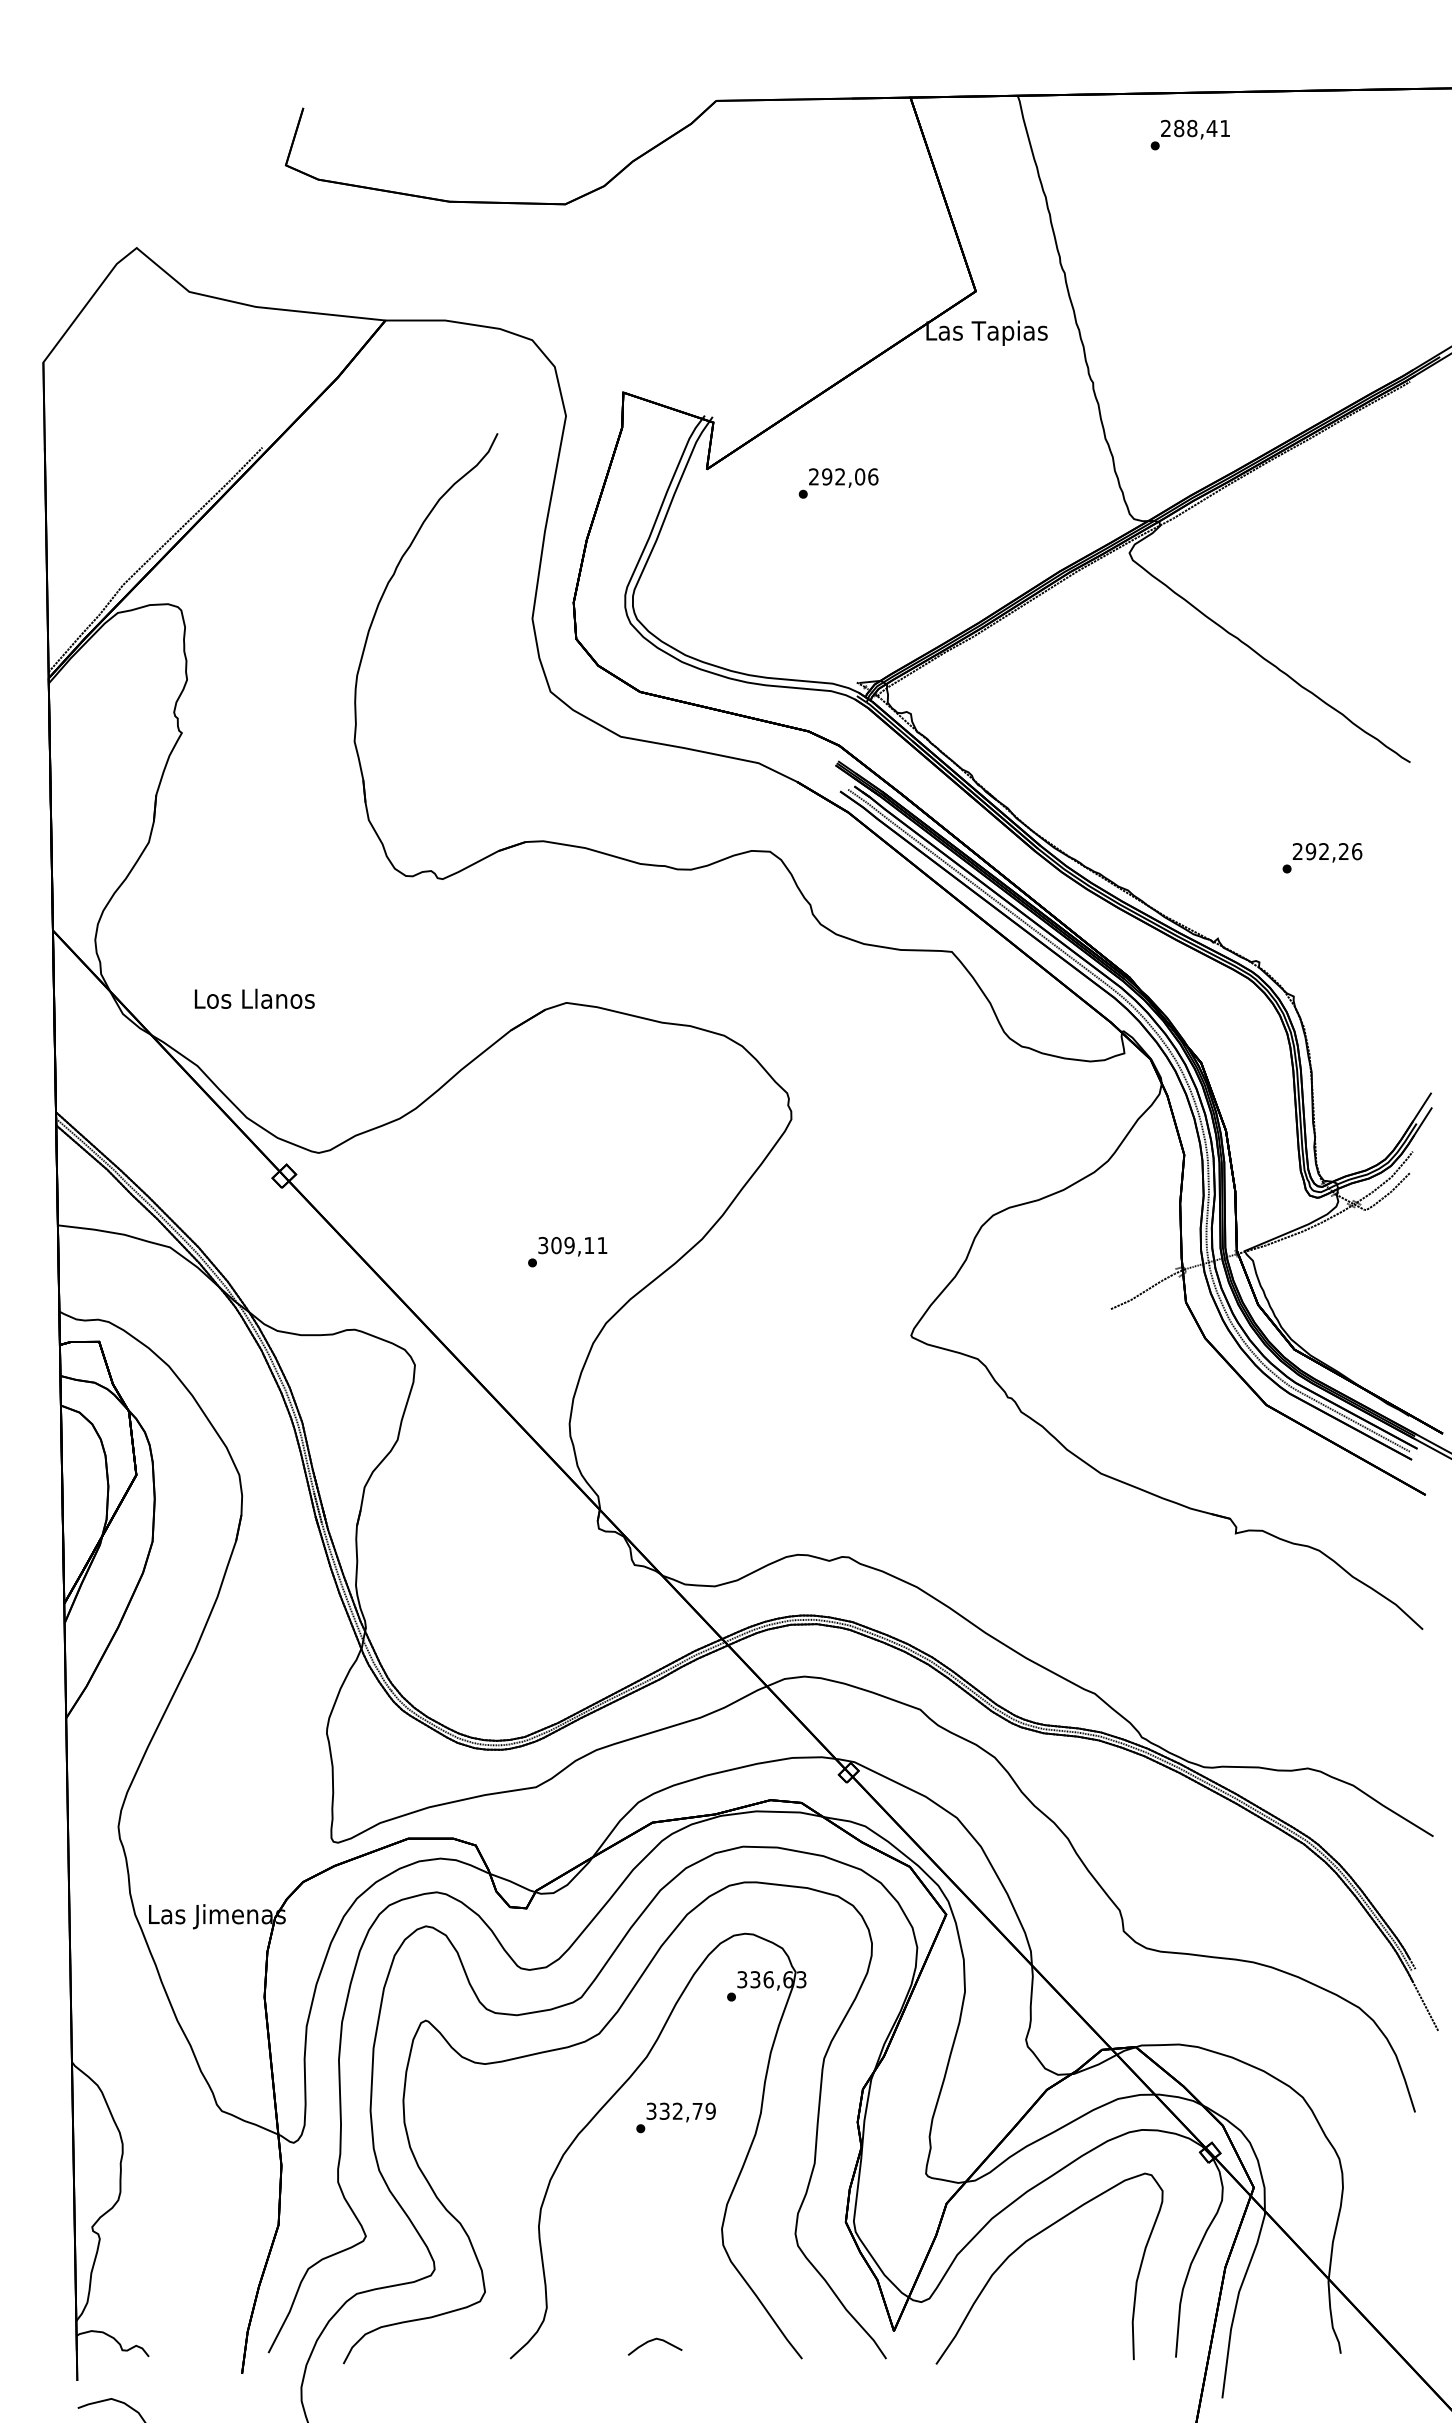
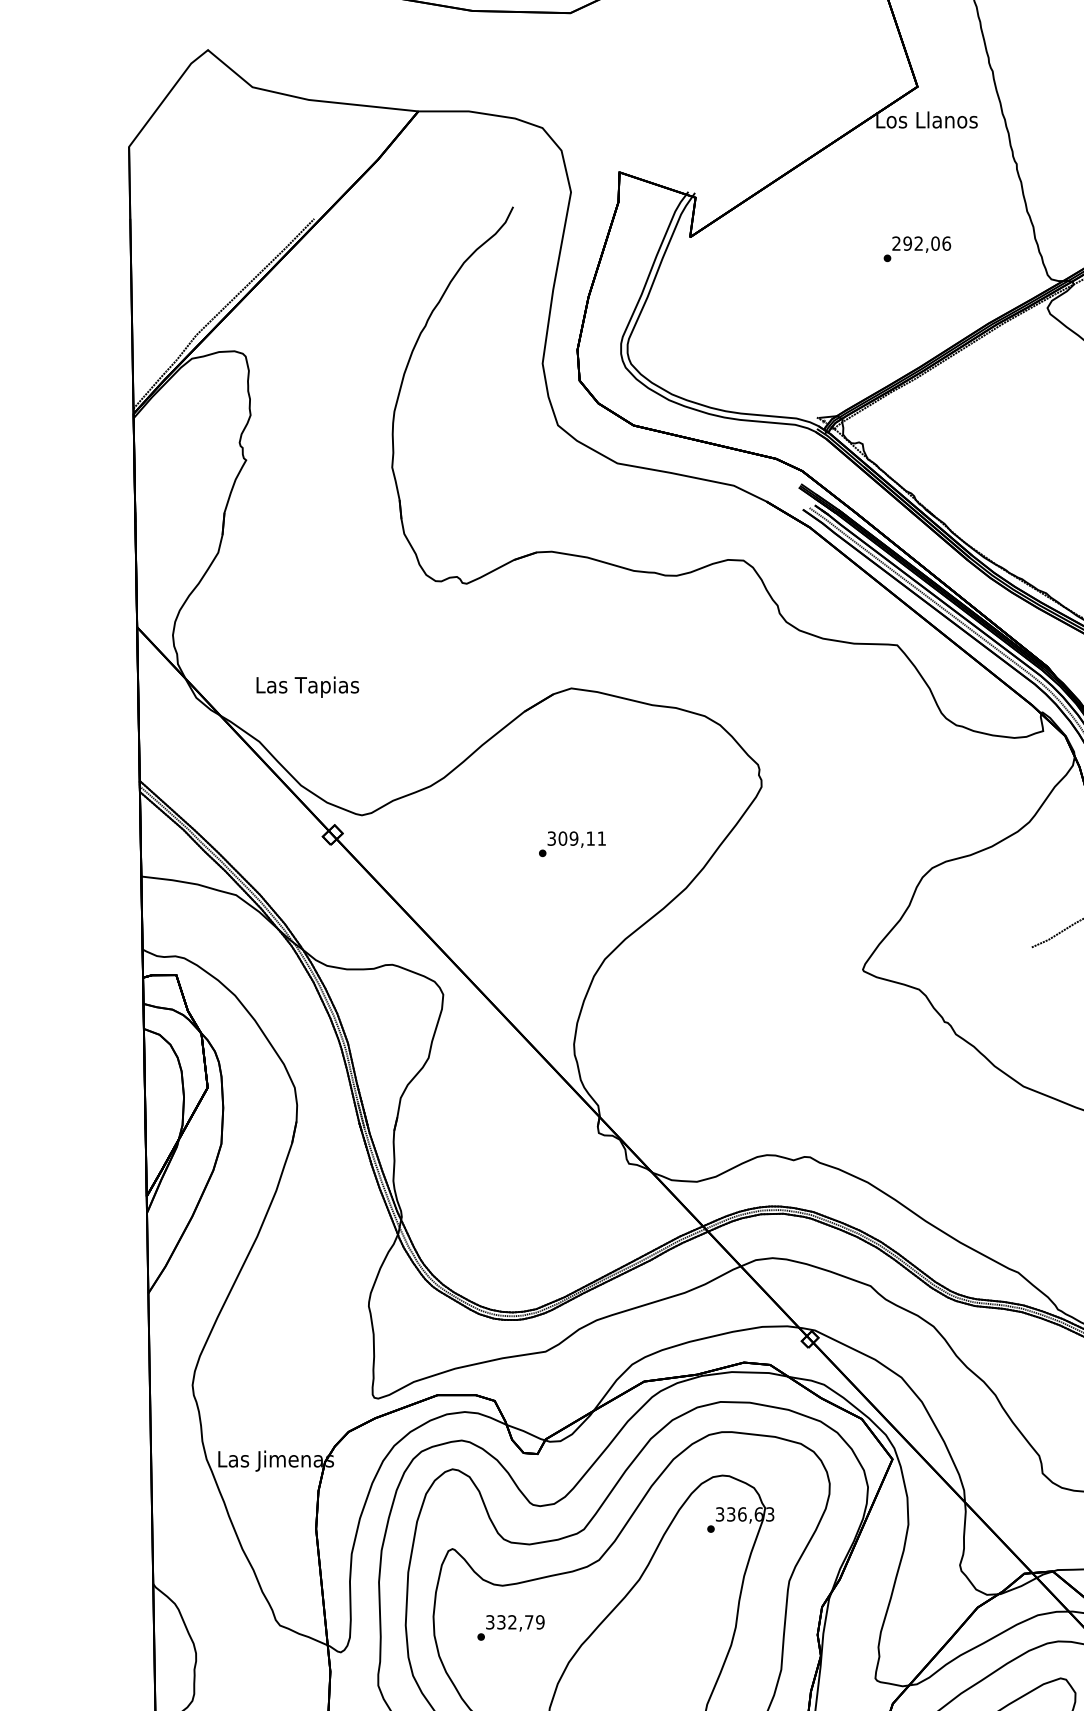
text: (986, 332) -> (926, 121), Las Tapias -> Los Llanos
text: (838, 483) -> (917, 249), moved
text: (254, 1001) -> (307, 687), Los Llanos -> Las Tapias
text: (567, 1252) -> (572, 844), moved
text: (675, 2117) -> (510, 1627), moved

